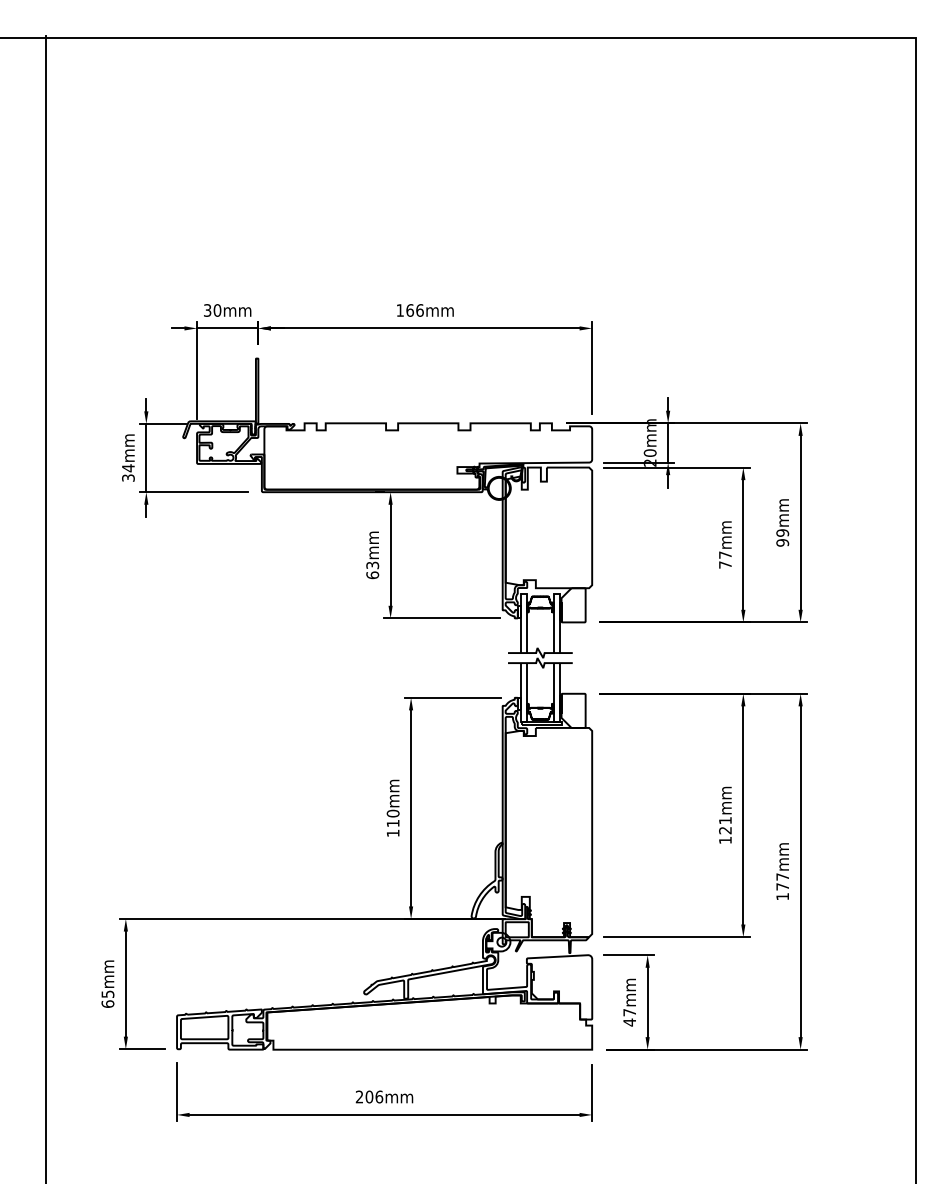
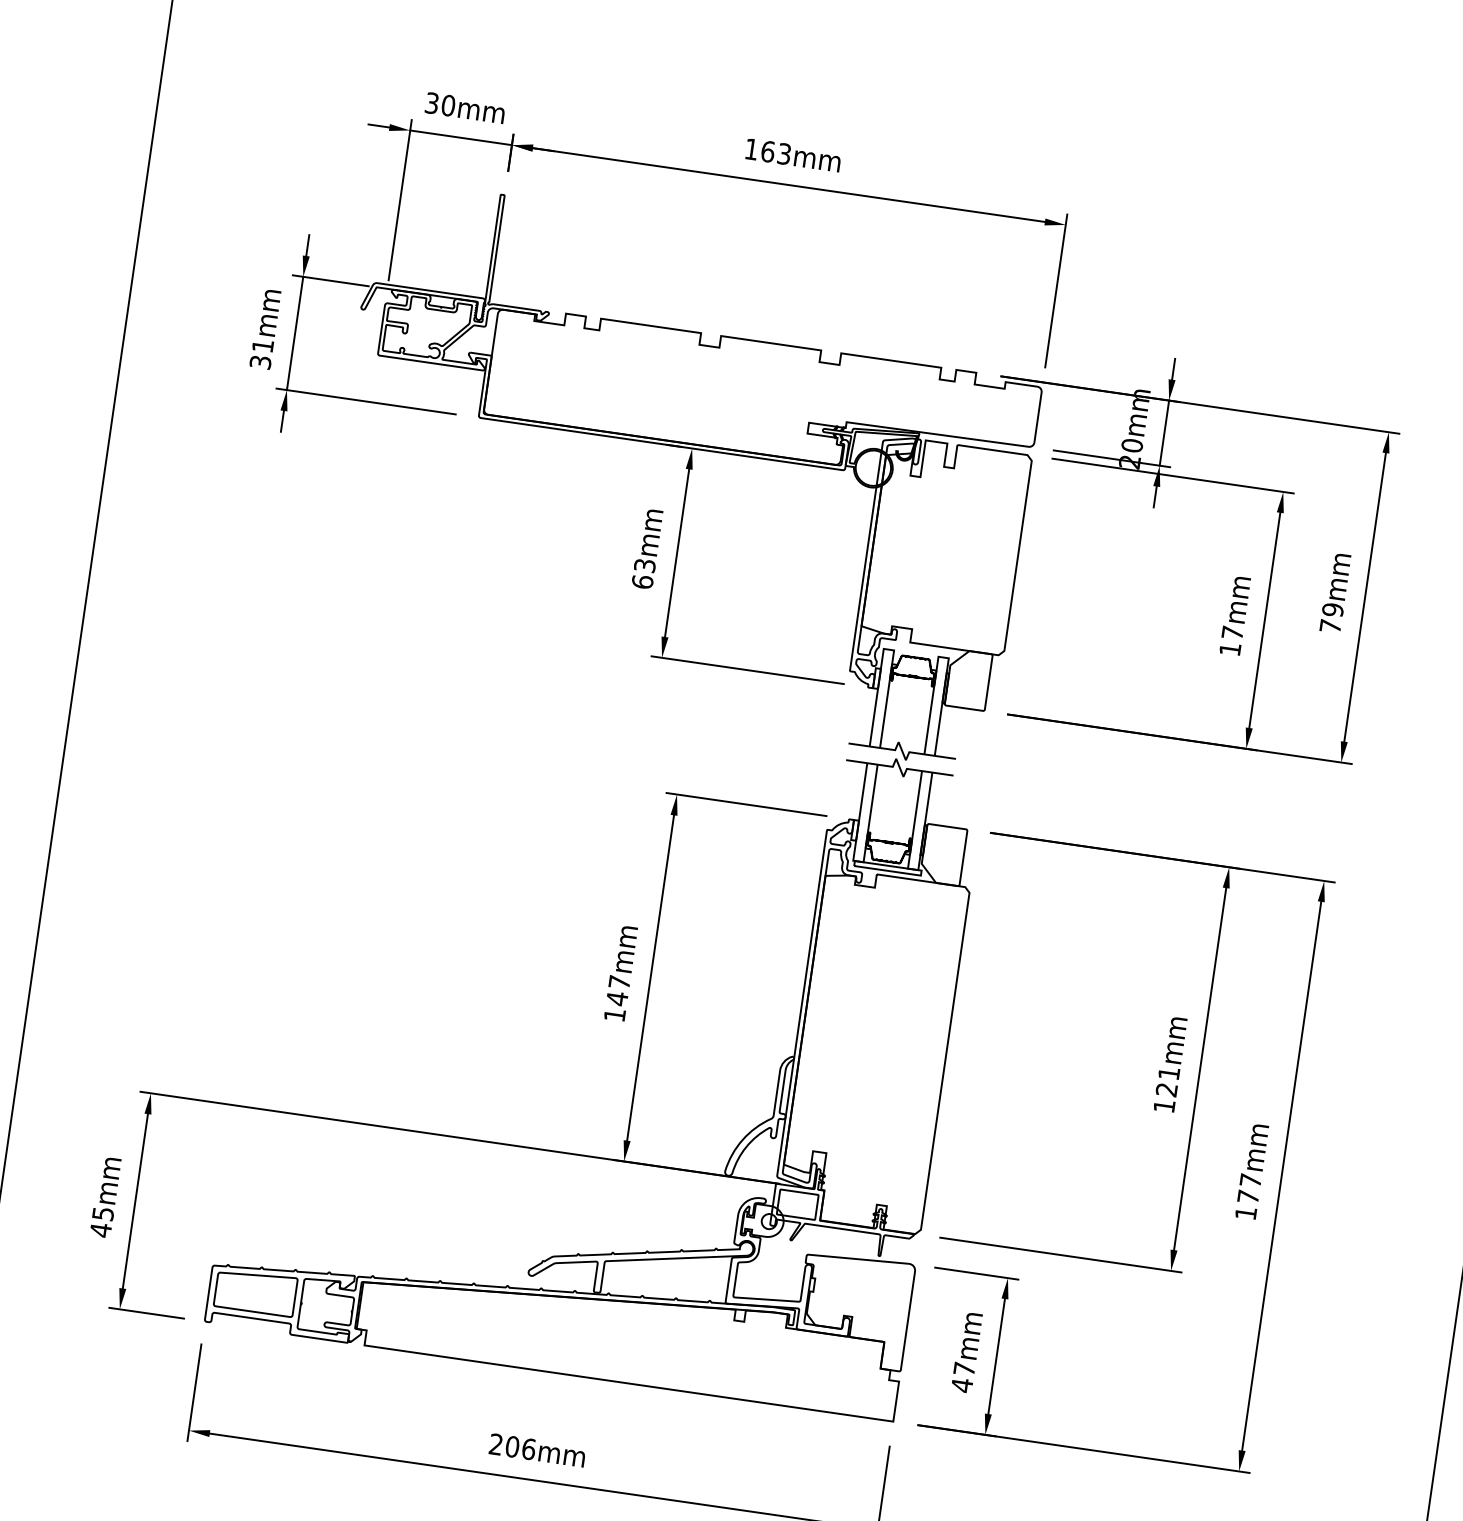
text: (419, 310) -> (783, 153), 166mm -> 163mm
text: (128, 468) -> (263, 346), 34mm -> 31mm
text: (782, 542) -> (1330, 625), 99mm -> 79mm
text: (725, 564) -> (1230, 648), 77mm -> 17mm
text: (392, 818) -> (617, 990), 110mm -> 147mm
text: (107, 1004) -> (100, 1230), 65mm -> 45mm

